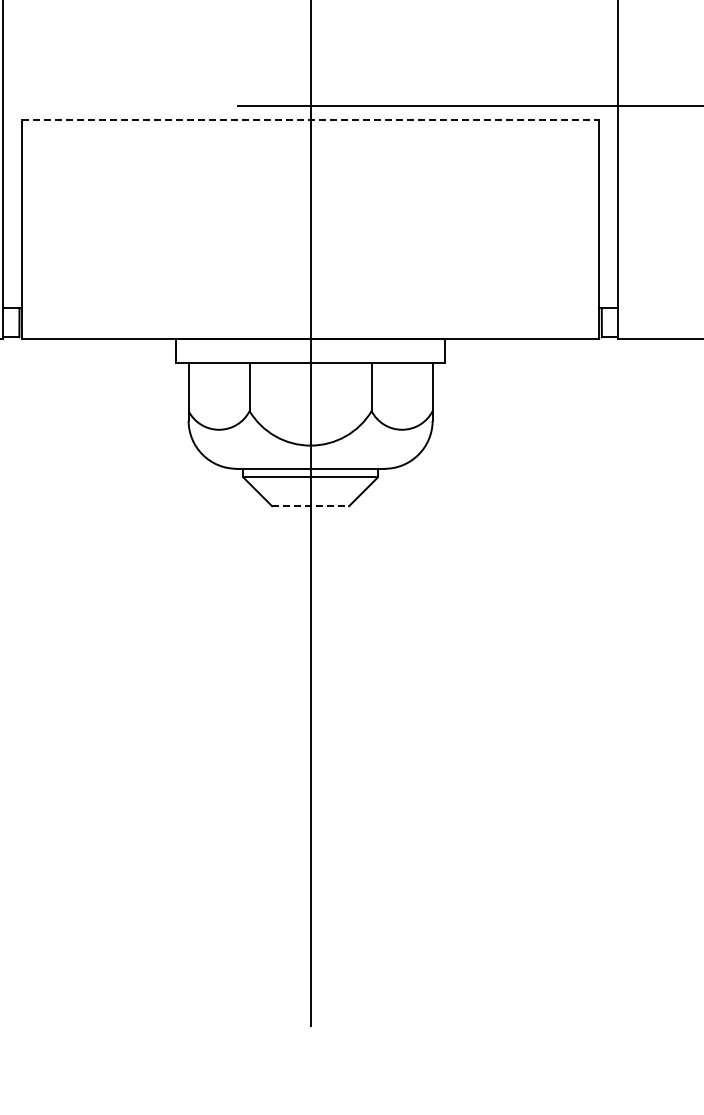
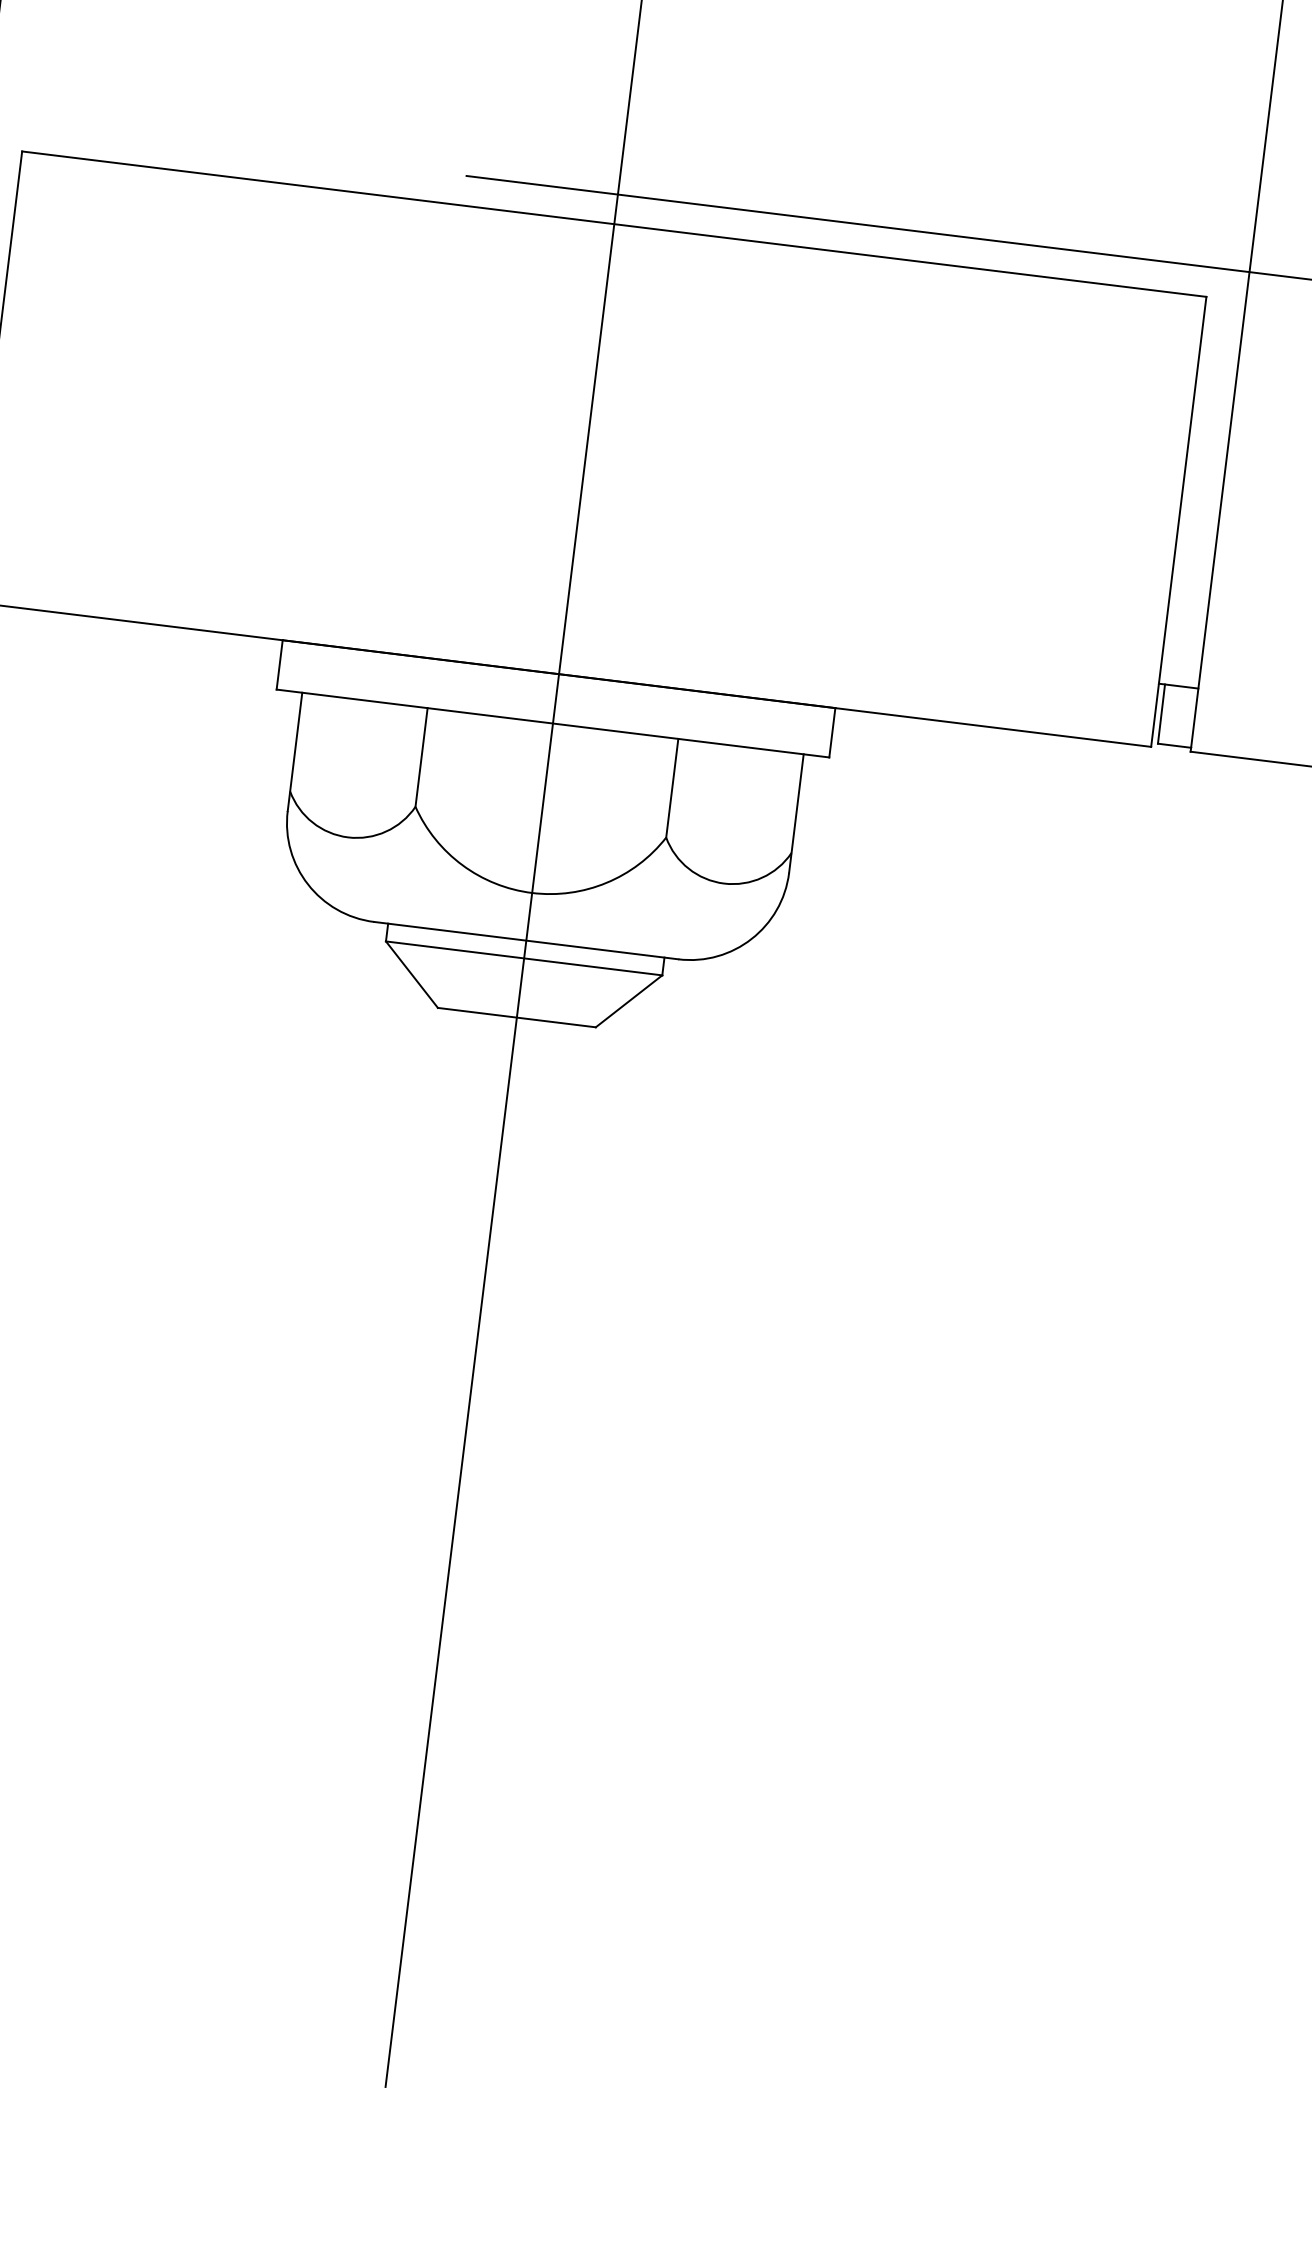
line: (311, 120) -> (615, 225), dashed -> solid
line: (311, 506) -> (518, 1018), dashed -> solid

